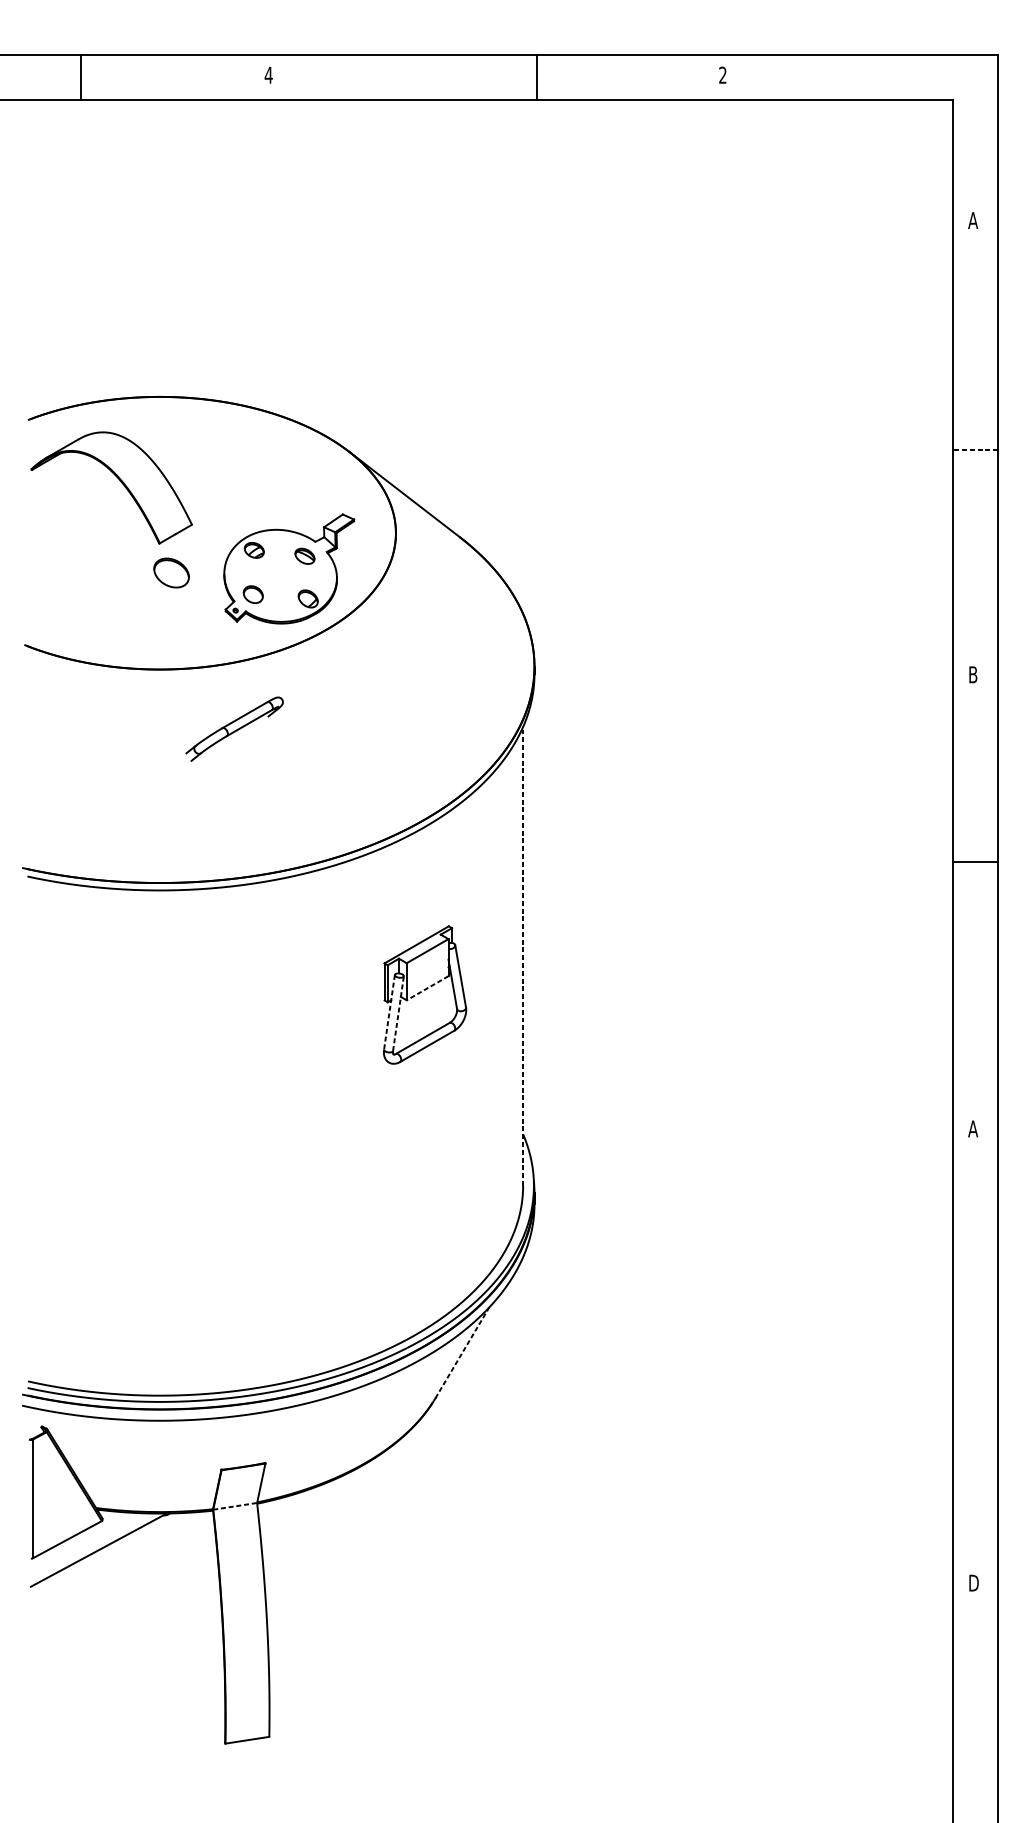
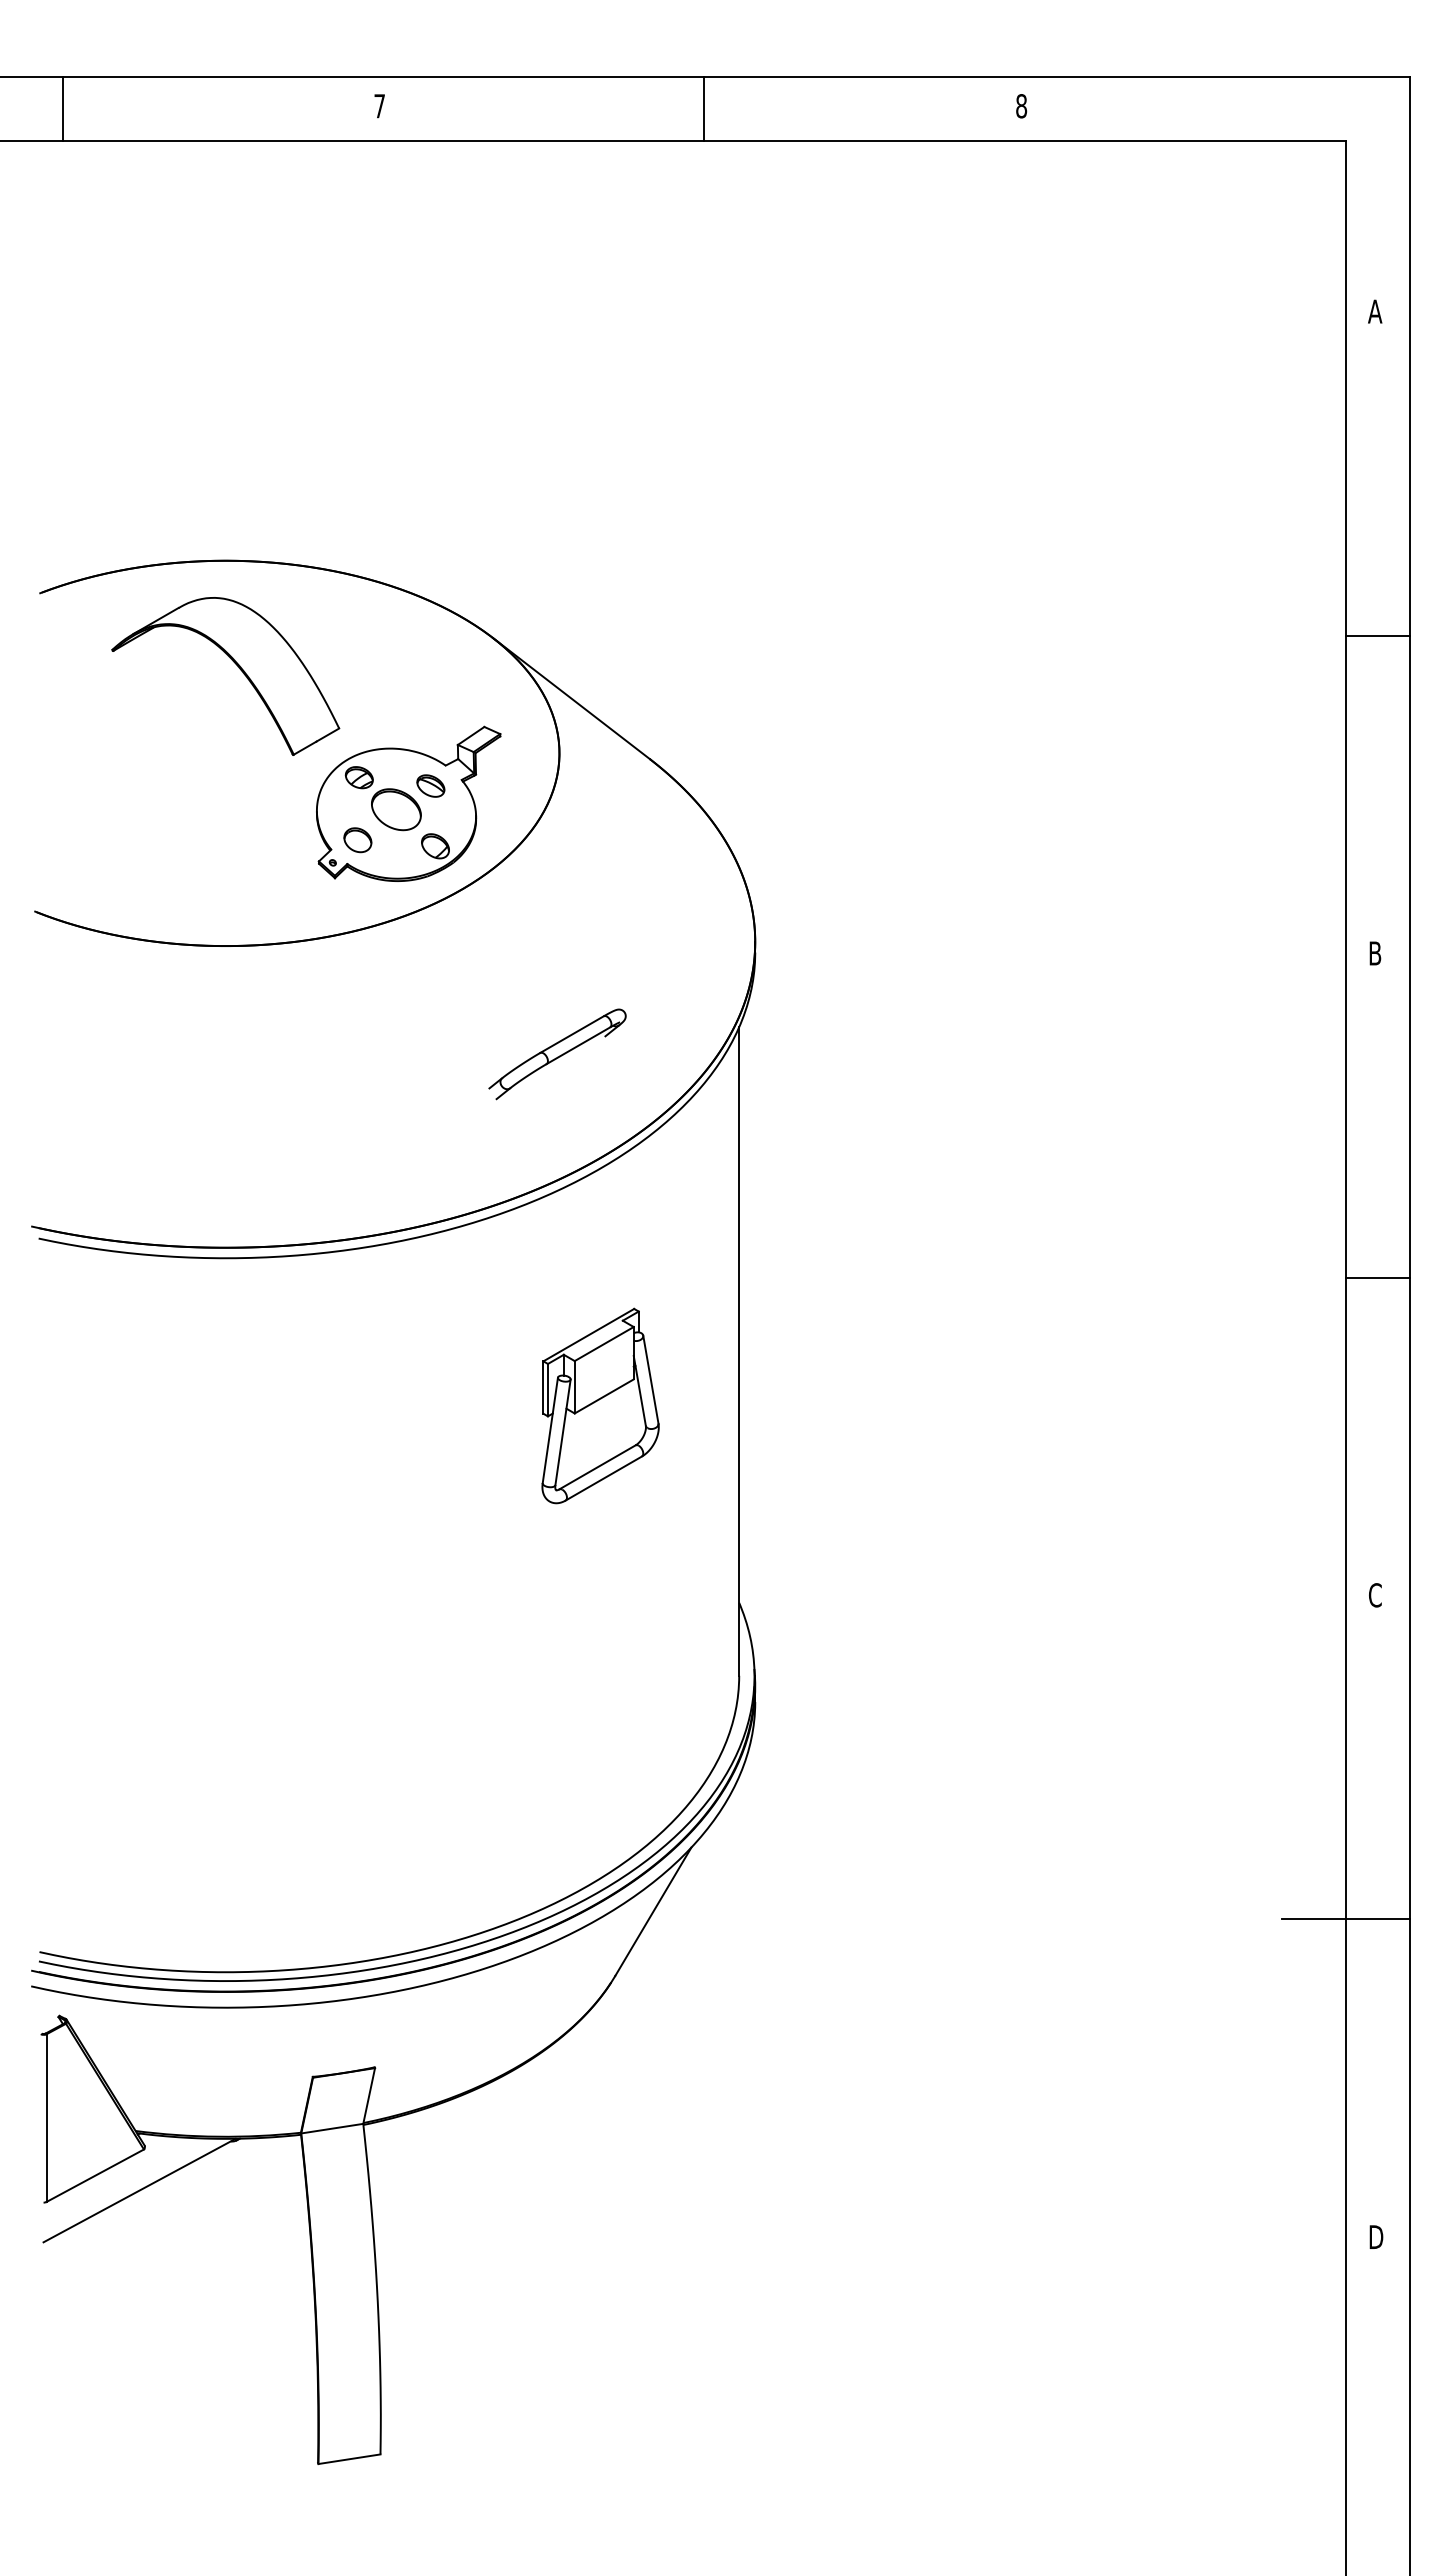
text: (268, 75) -> (379, 106), 4 -> 7
text: (722, 75) -> (1021, 106), 2 -> 8
line: (81, 77) -> (62, 109), moved
line: (537, 77) -> (704, 109), moved
line: (974, 449) -> (1377, 635), dashed -> solid
part: (119, 480) -> (236, 665), moved
part: (171, 572) -> (396, 809), moved
part: (234, 729) -> (557, 1054), moved
line: (975, 861) -> (1378, 1277), moved
line: (523, 956) -> (739, 1351), dashed -> solid
line: (427, 988) -> (603, 1396), dashed -> solid
line: (389, 1012) -> (550, 1430), dashed -> solid
line: (398, 1013) -> (563, 1431), dashed -> solid
text: (973, 1129) -> (1375, 1595), A -> C
line: (462, 1352) -> (653, 1911), dashed -> solid
line: (952, 1358) -> (1346, 1919), added
line: (235, 1506) -> (332, 2128), dashed -> solid

